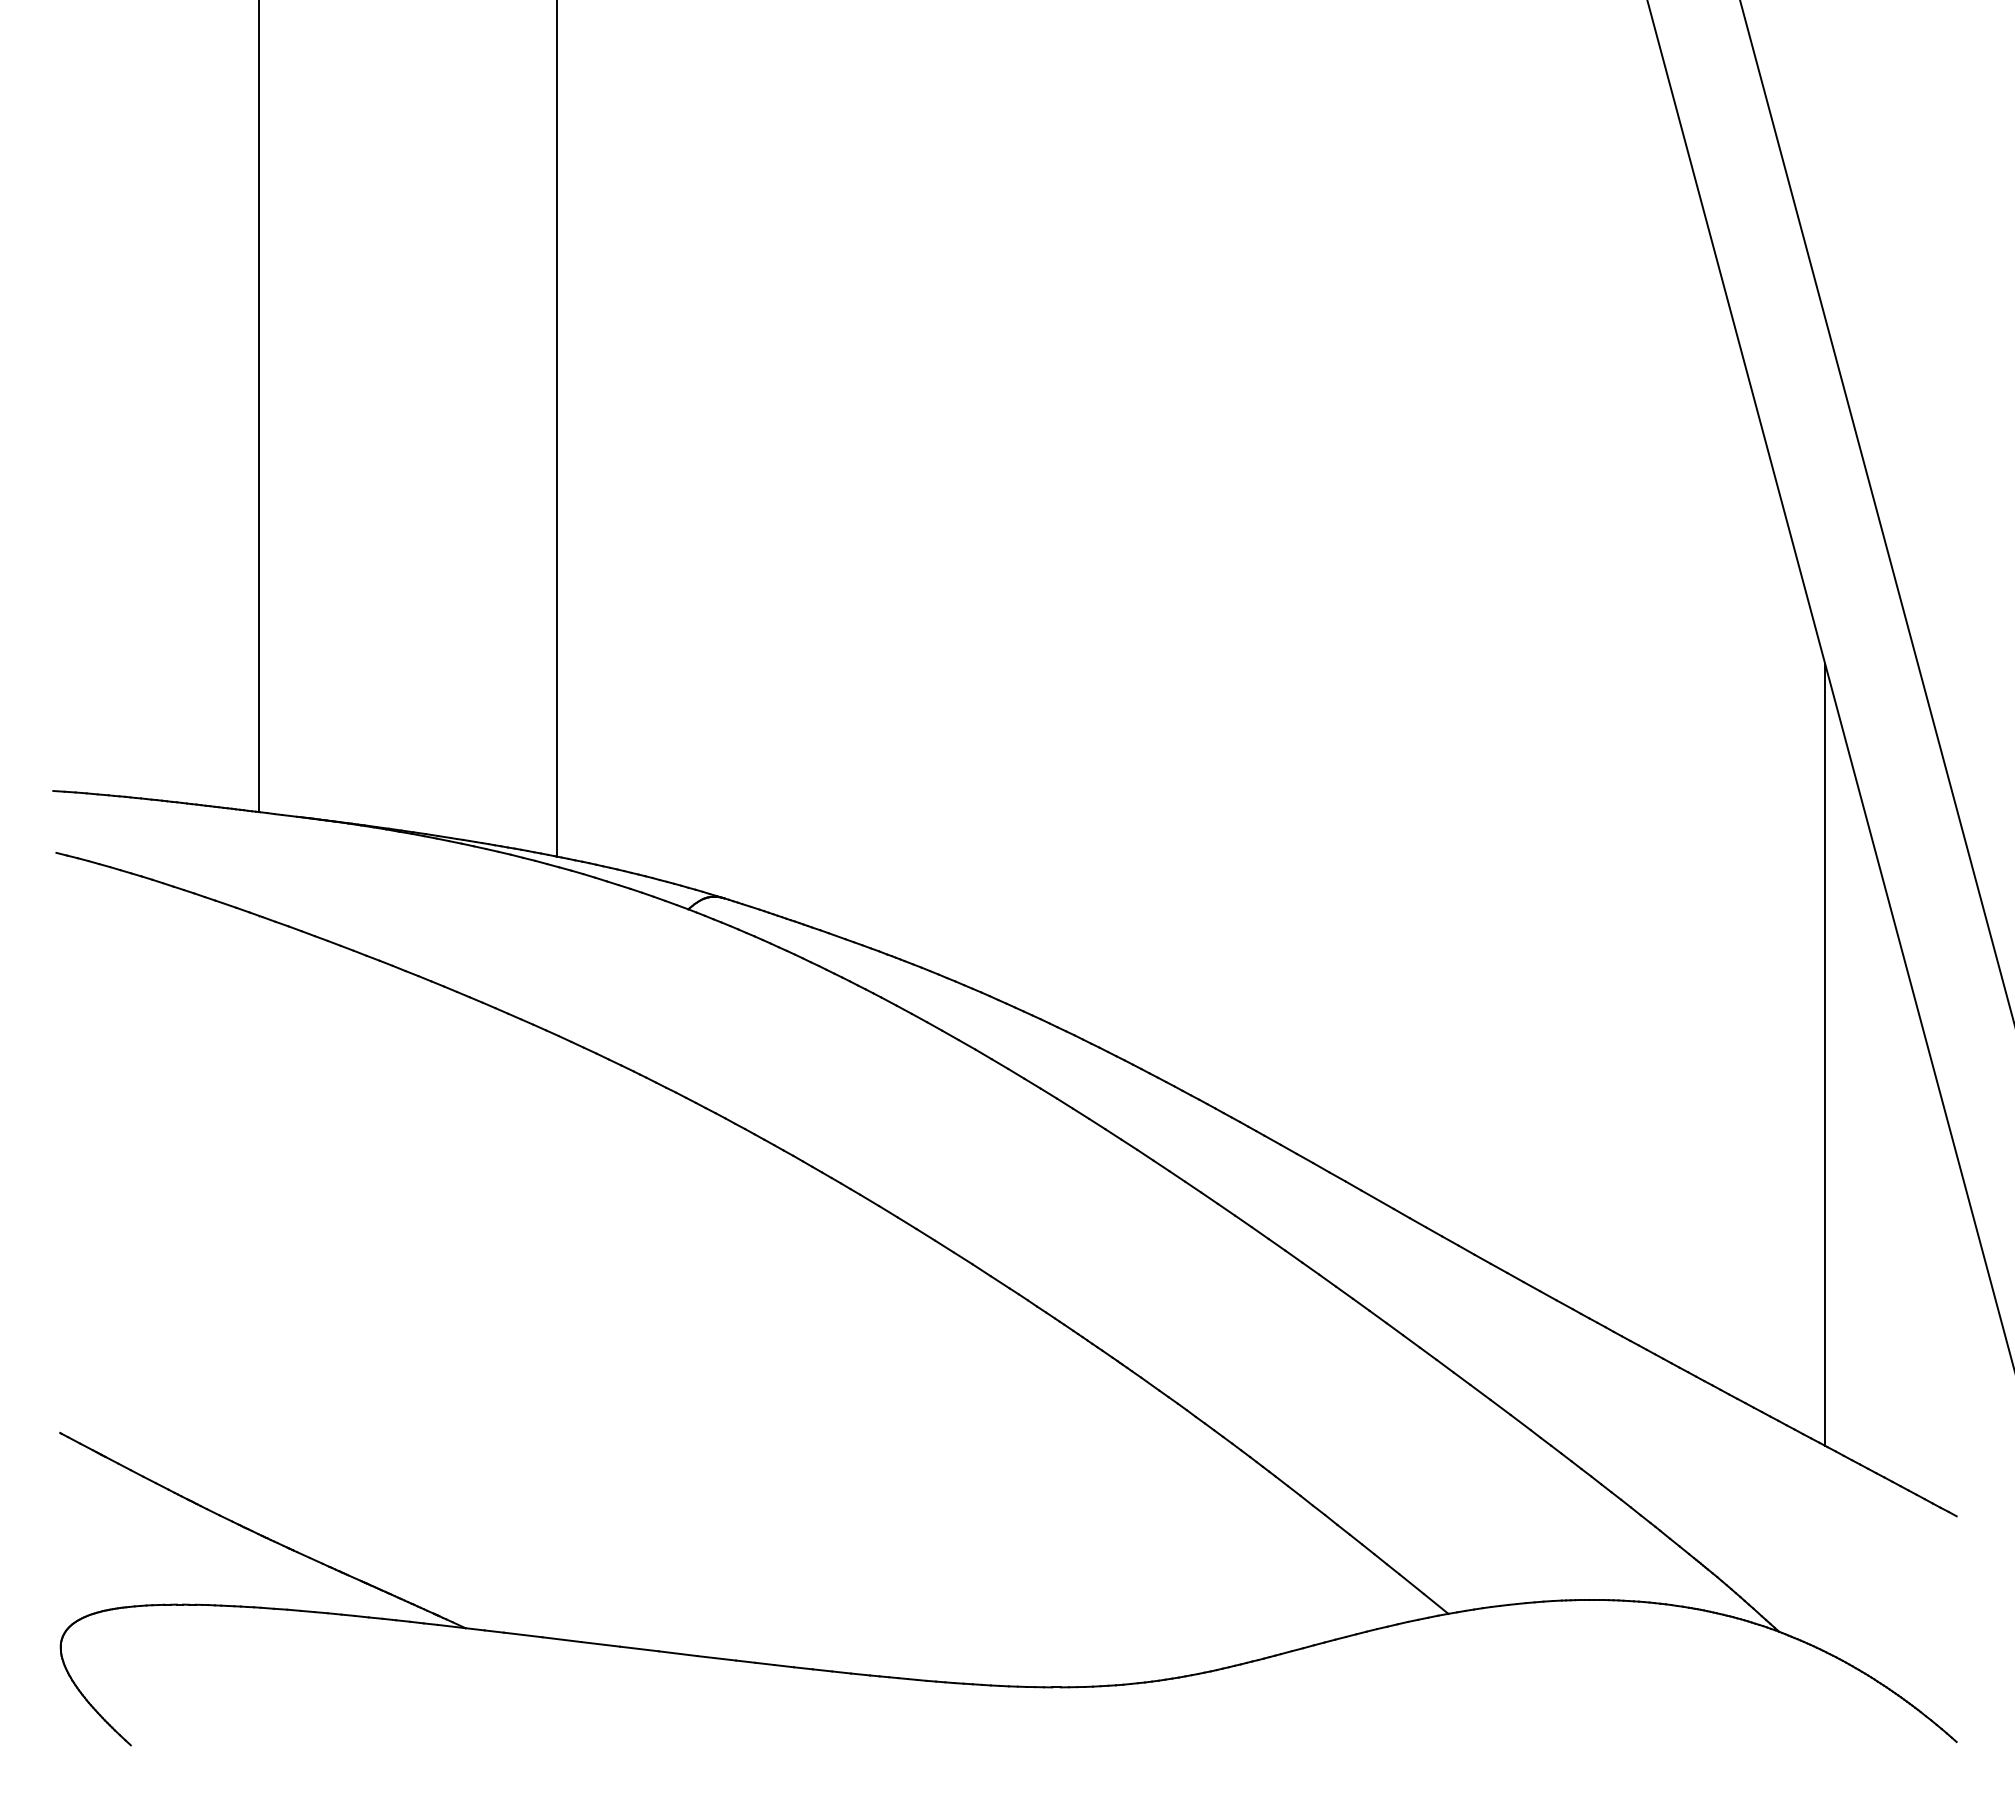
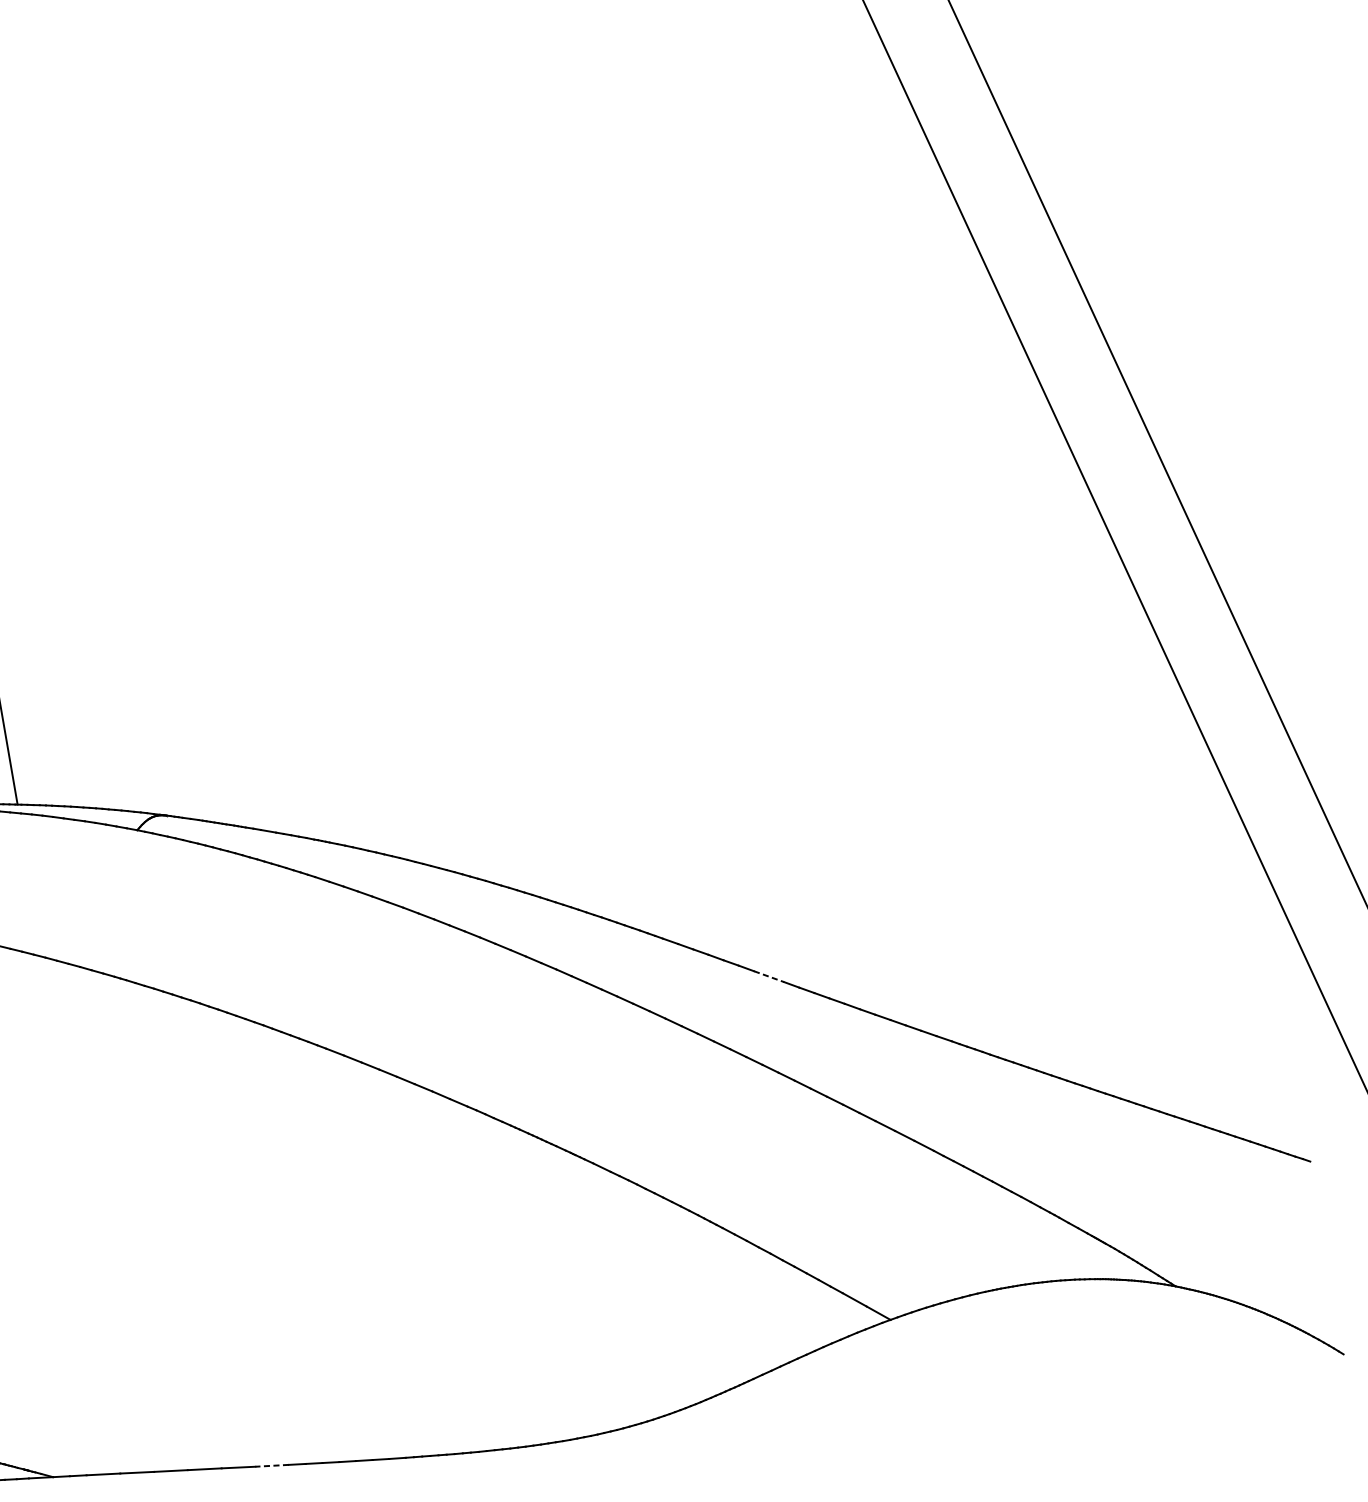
line: (1825, 1054) -> (1130, 786), removed
line: (1377, 1199) -> (768, 976), solid -> dashed
line: (716, 1658) -> (271, 1466), solid -> dashed

